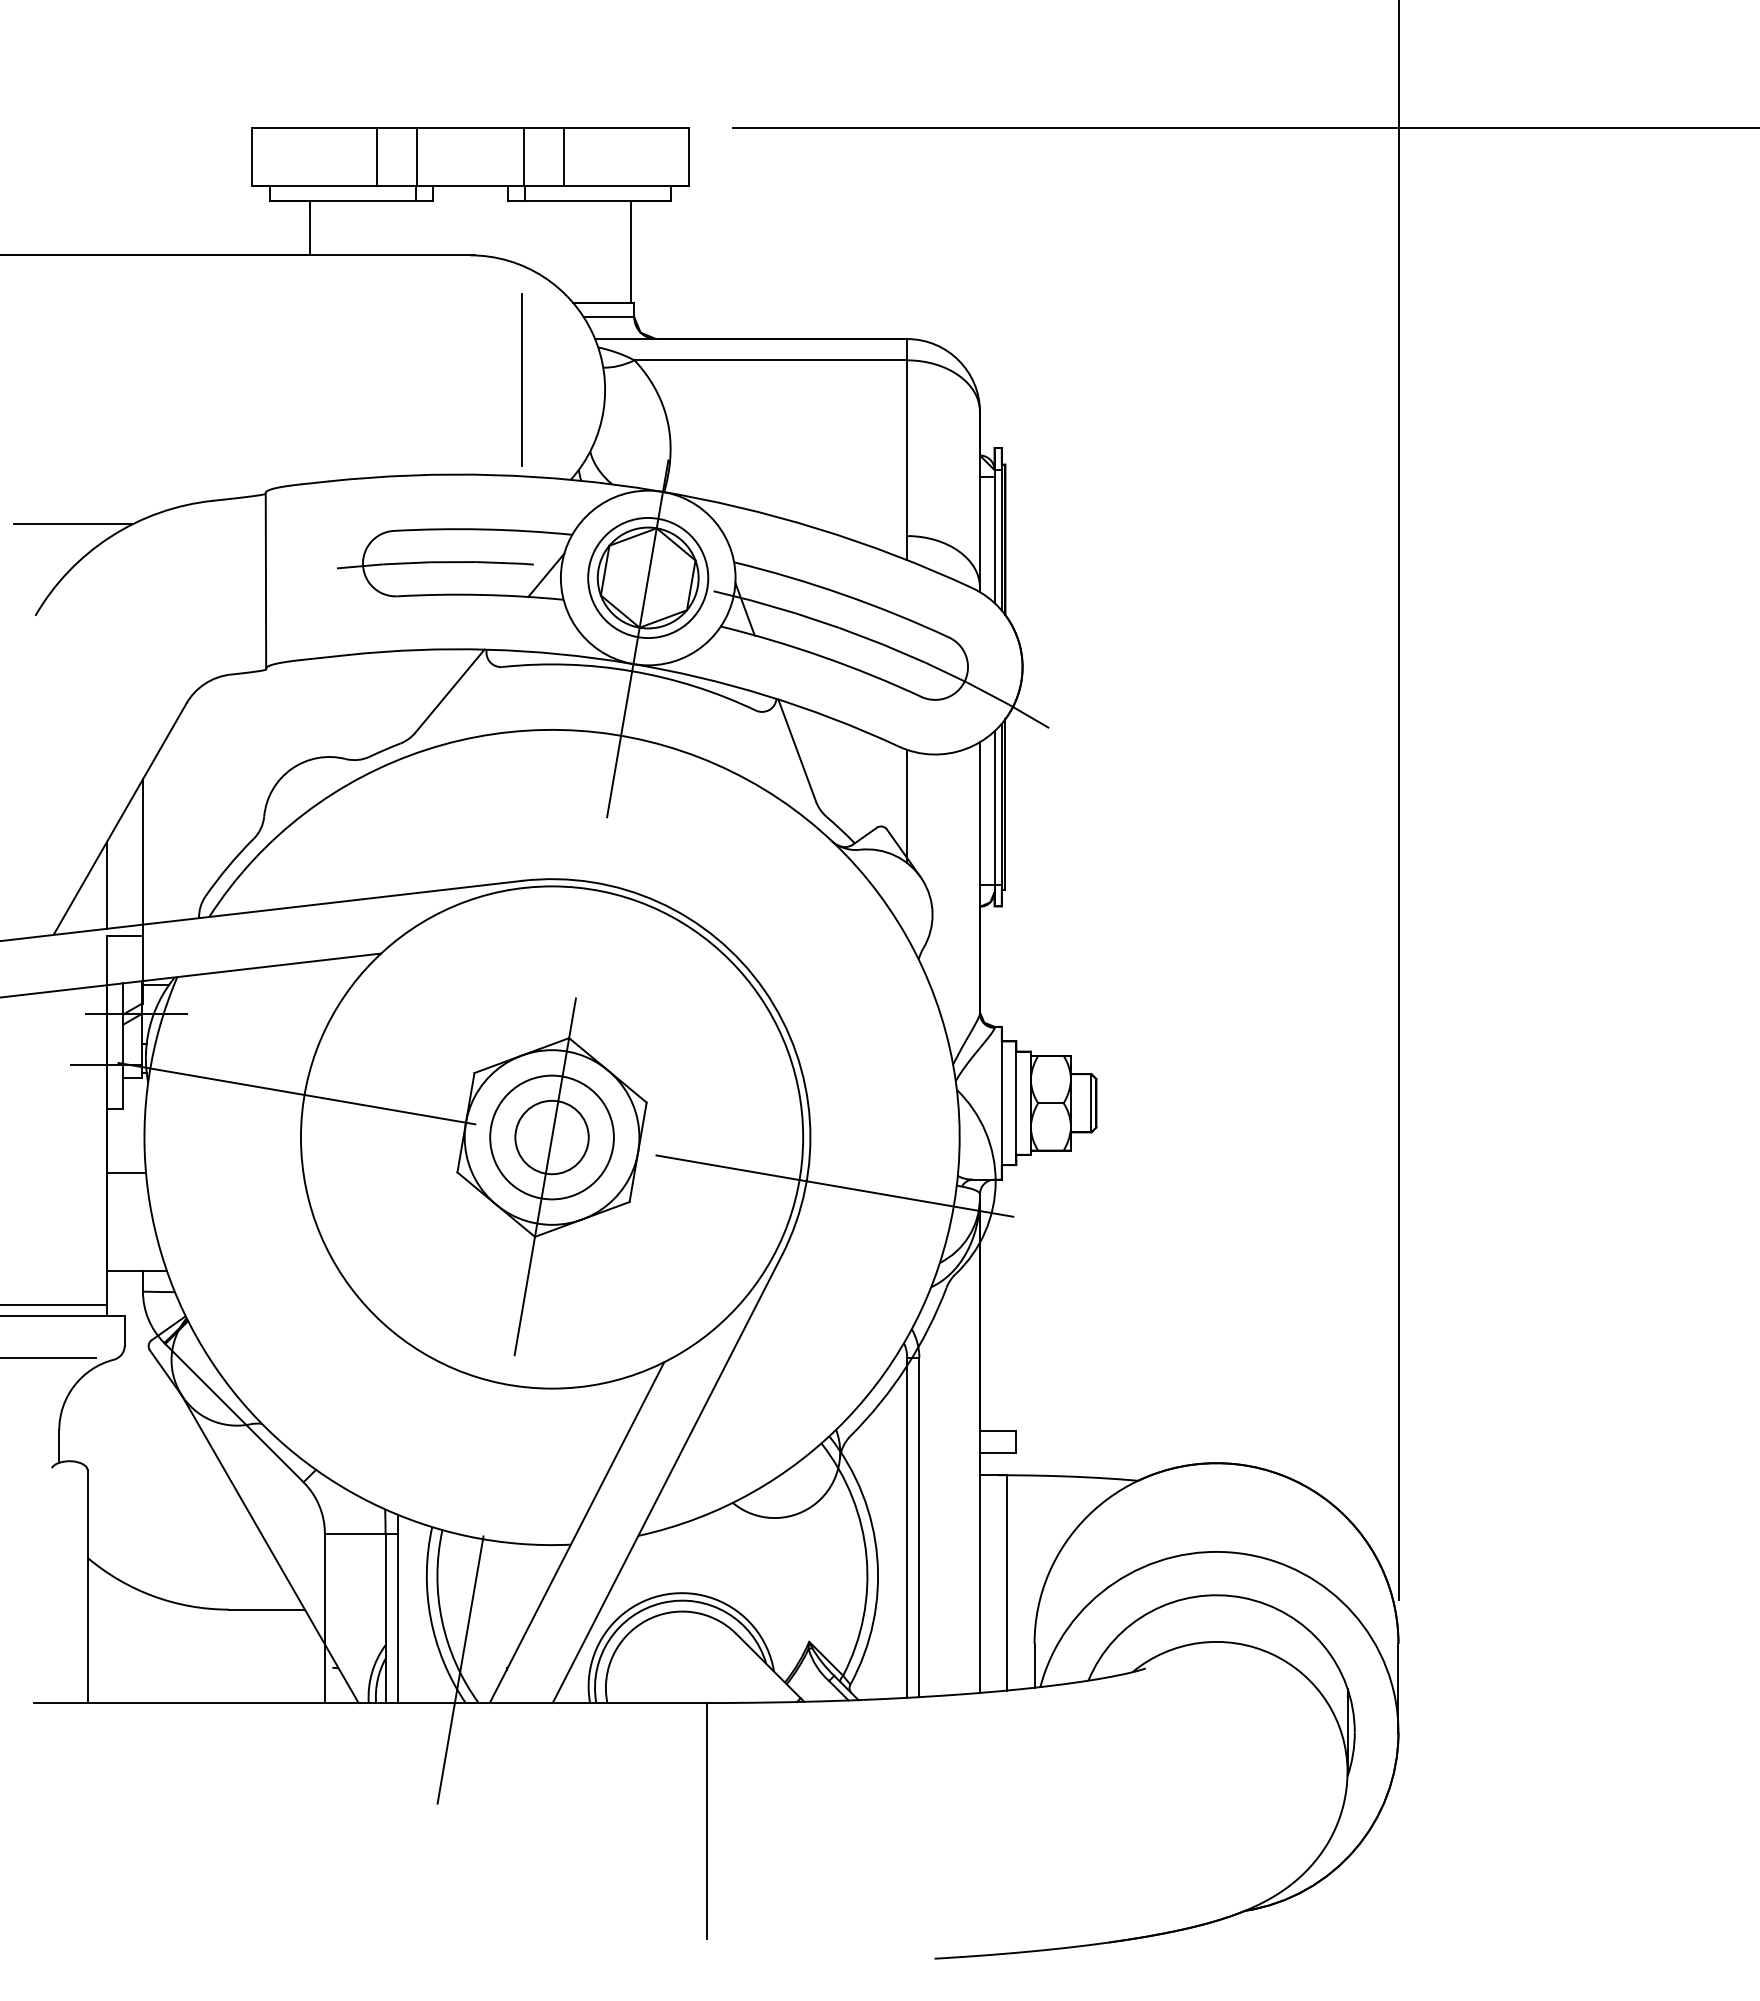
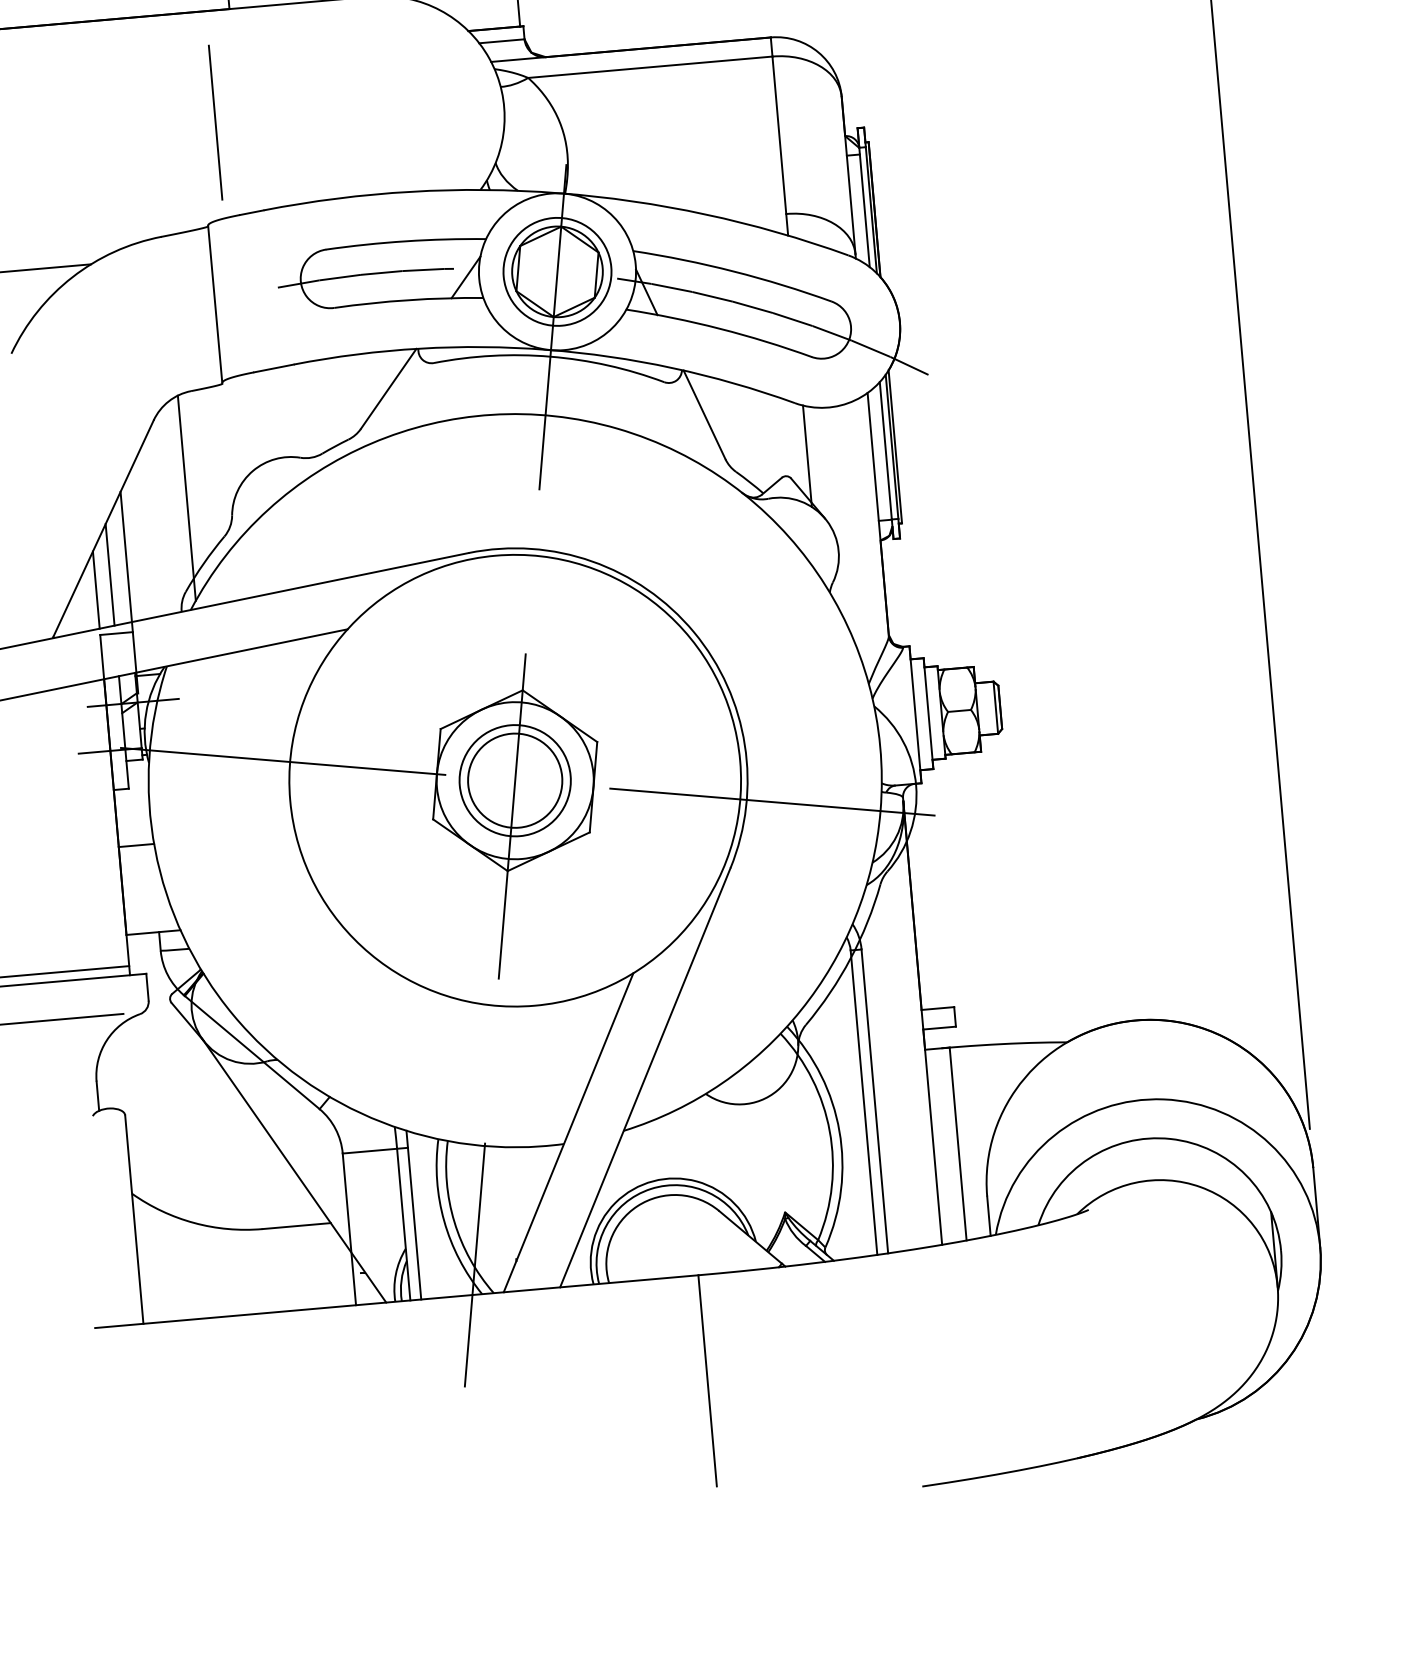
line: (521, 379) -> (215, 122), moved
line: (215, 792) -> (186, 497), added
line: (123, 869) -> (110, 574), added
circle: (551, 1137) -> (514, 780), size x1.43

